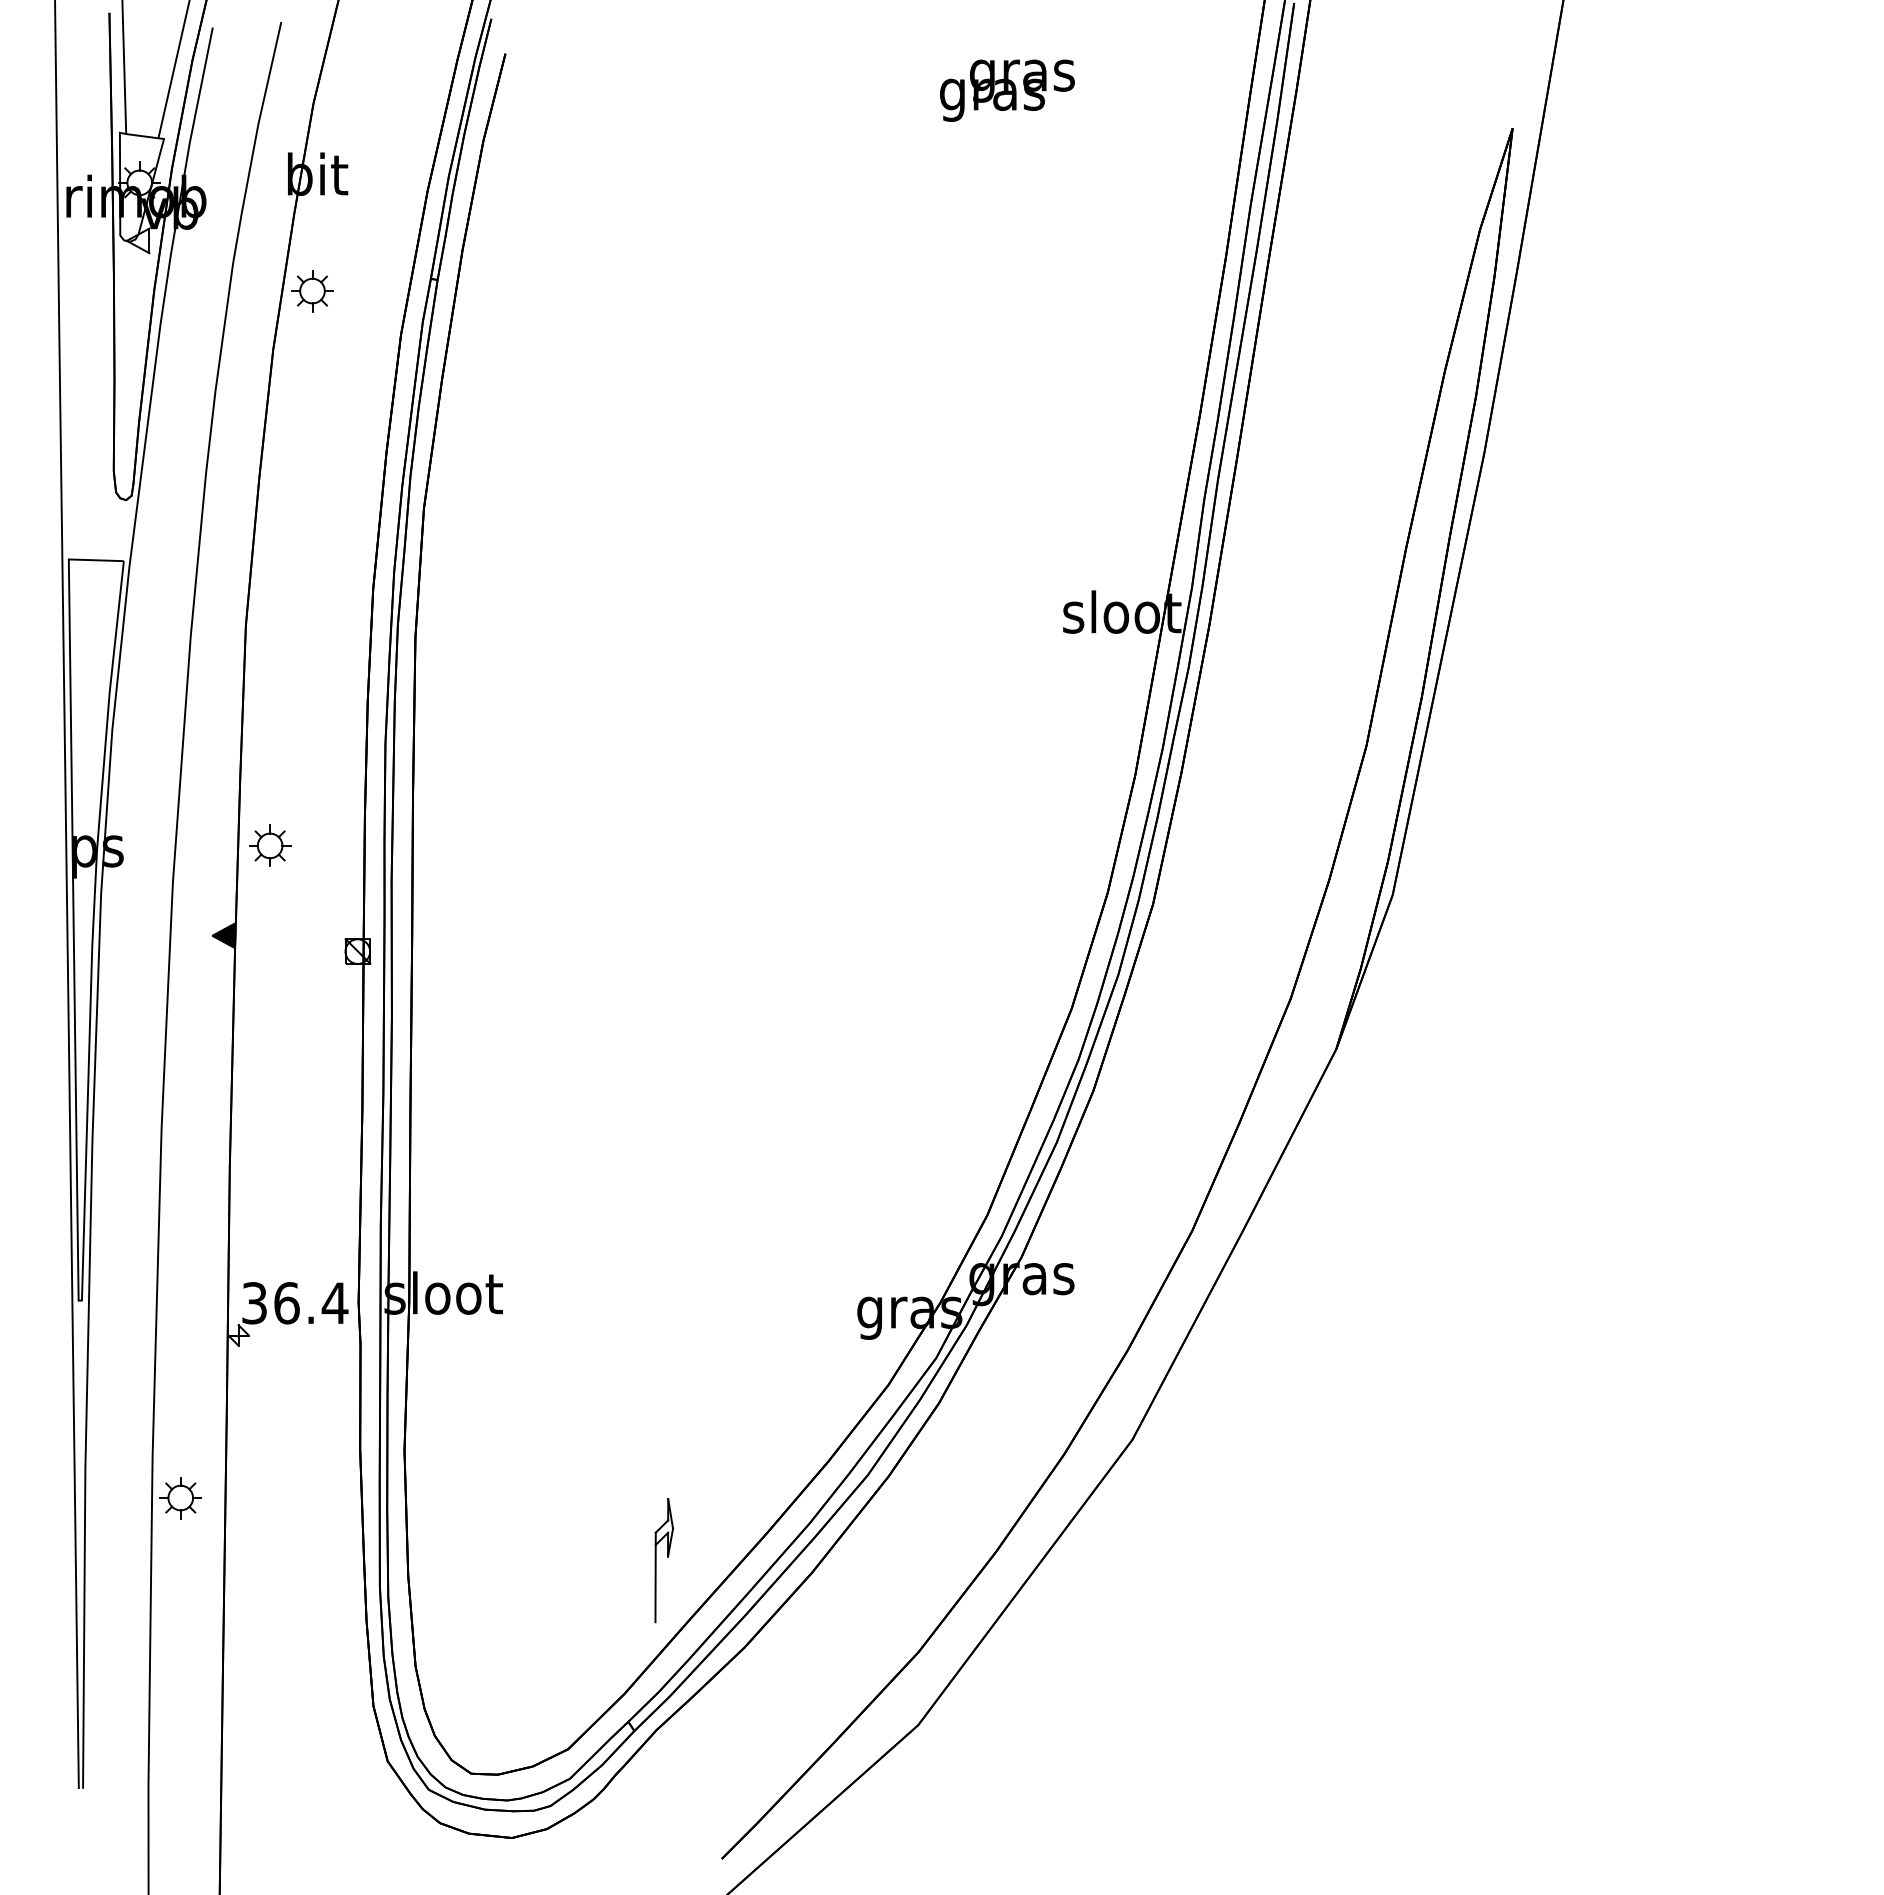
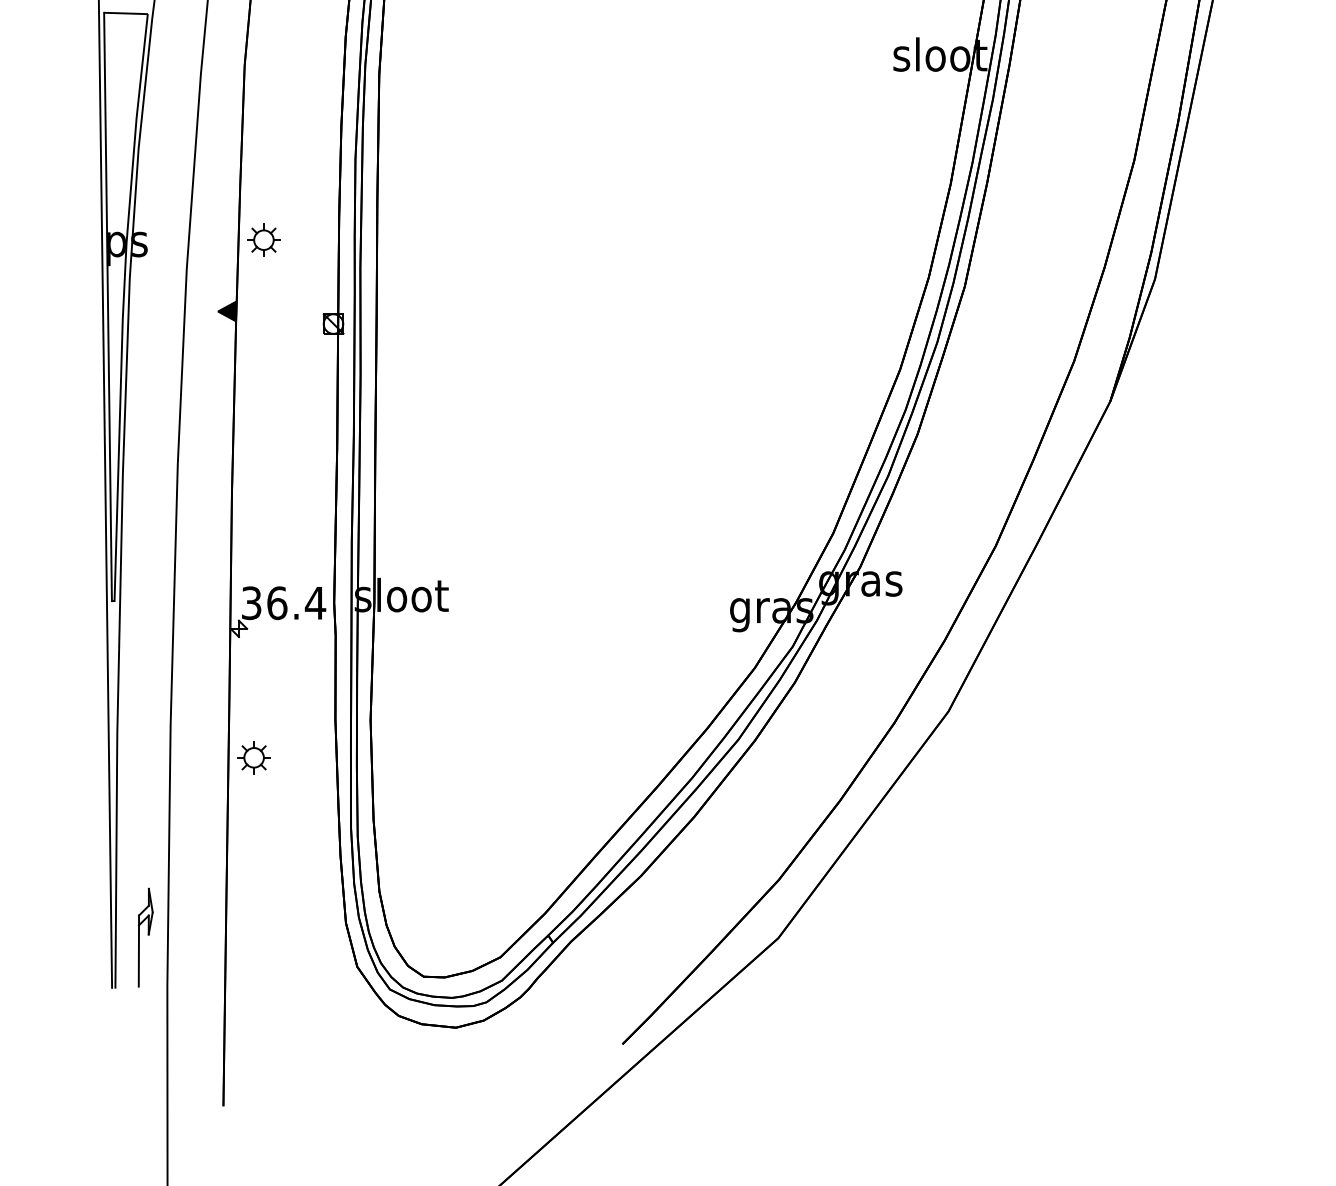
part: (180, 1498) -> (253, 758), moved
part: (663, 1560) -> (145, 937), moved

